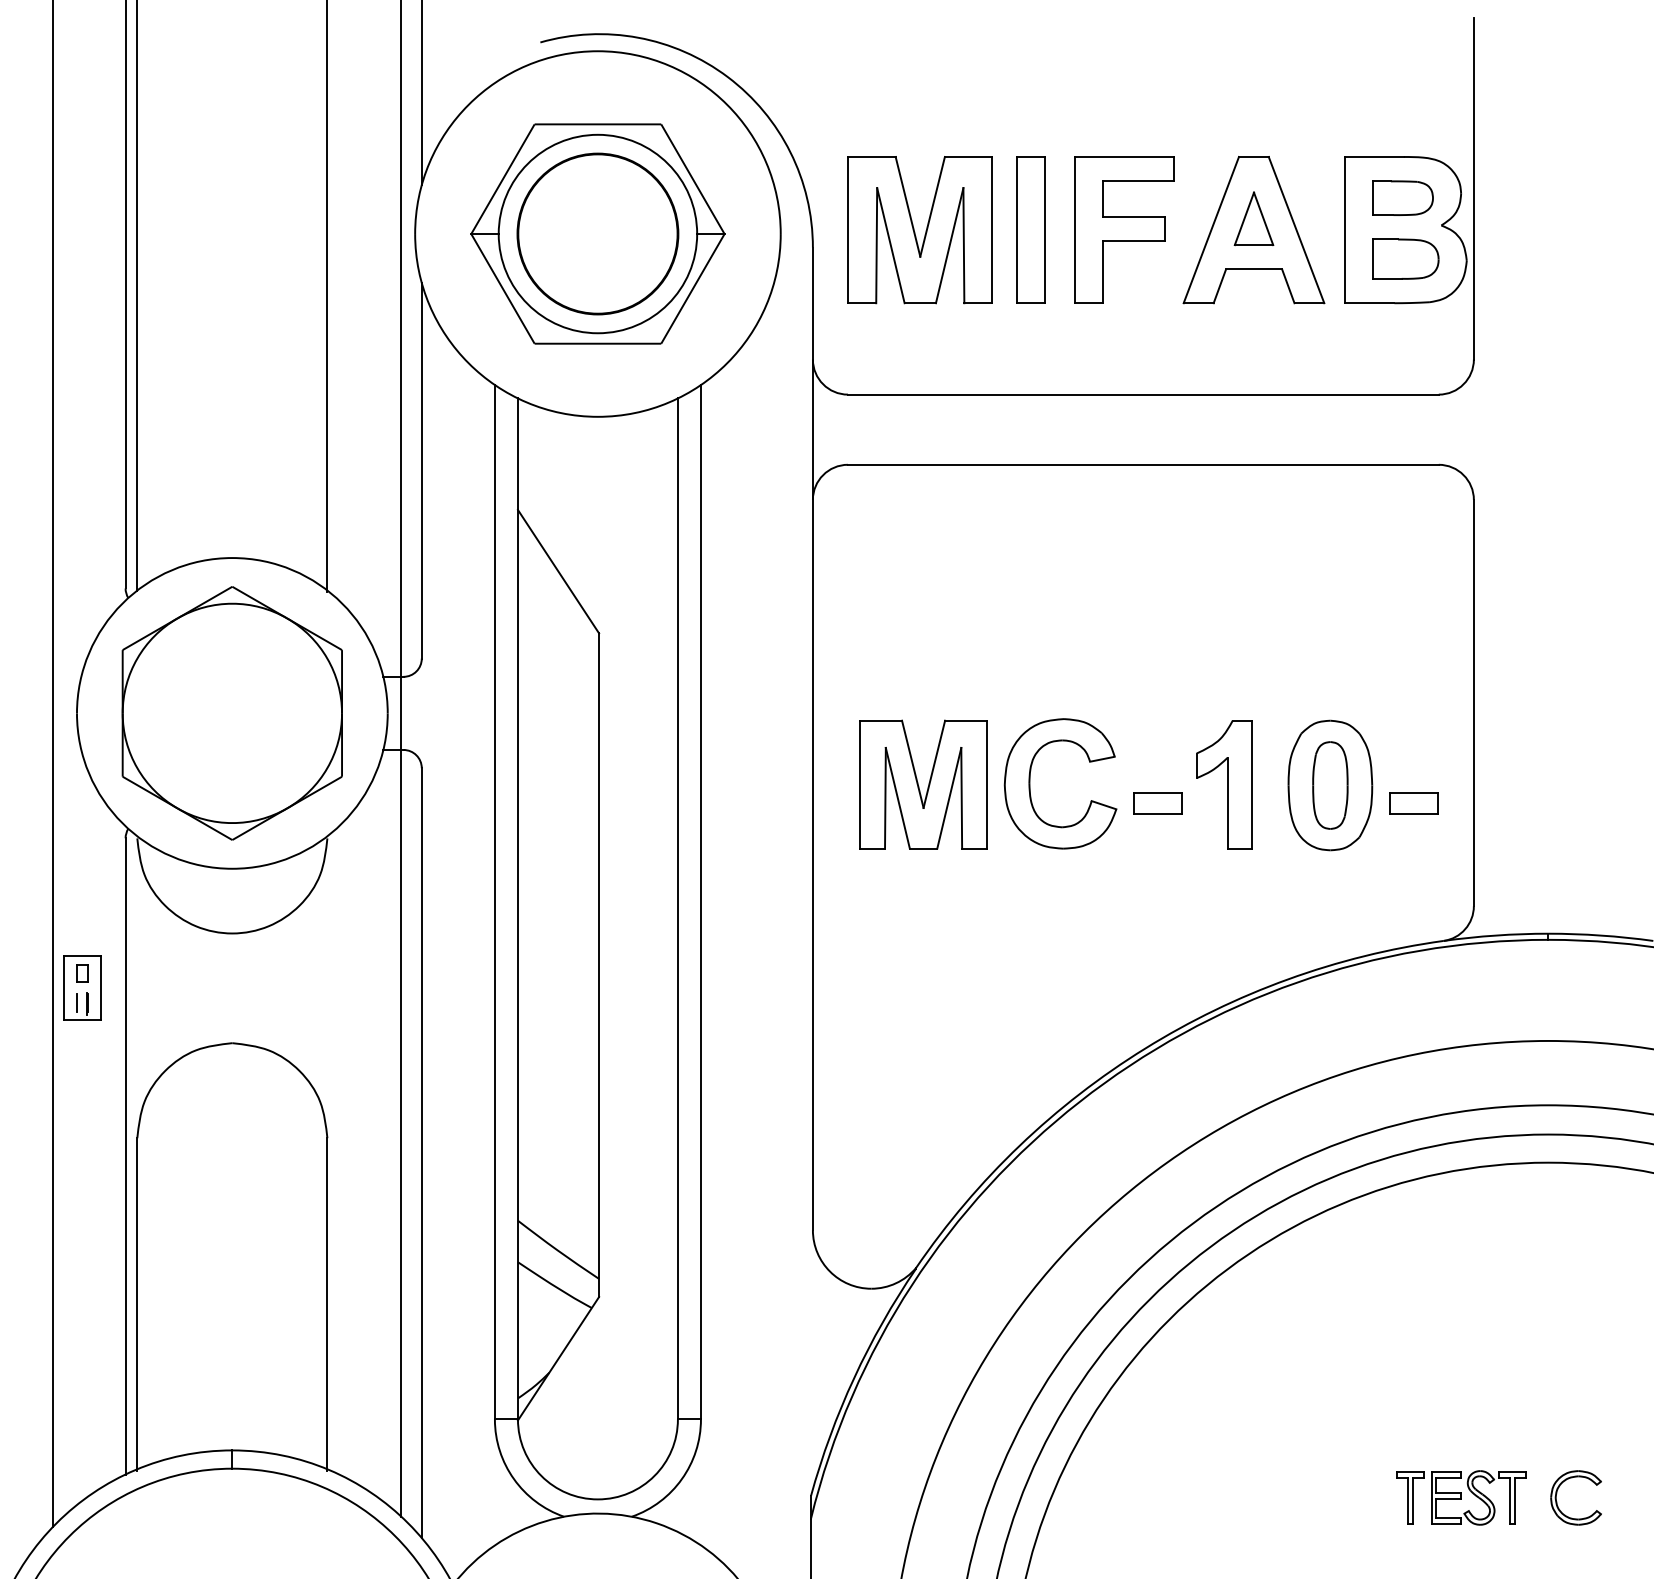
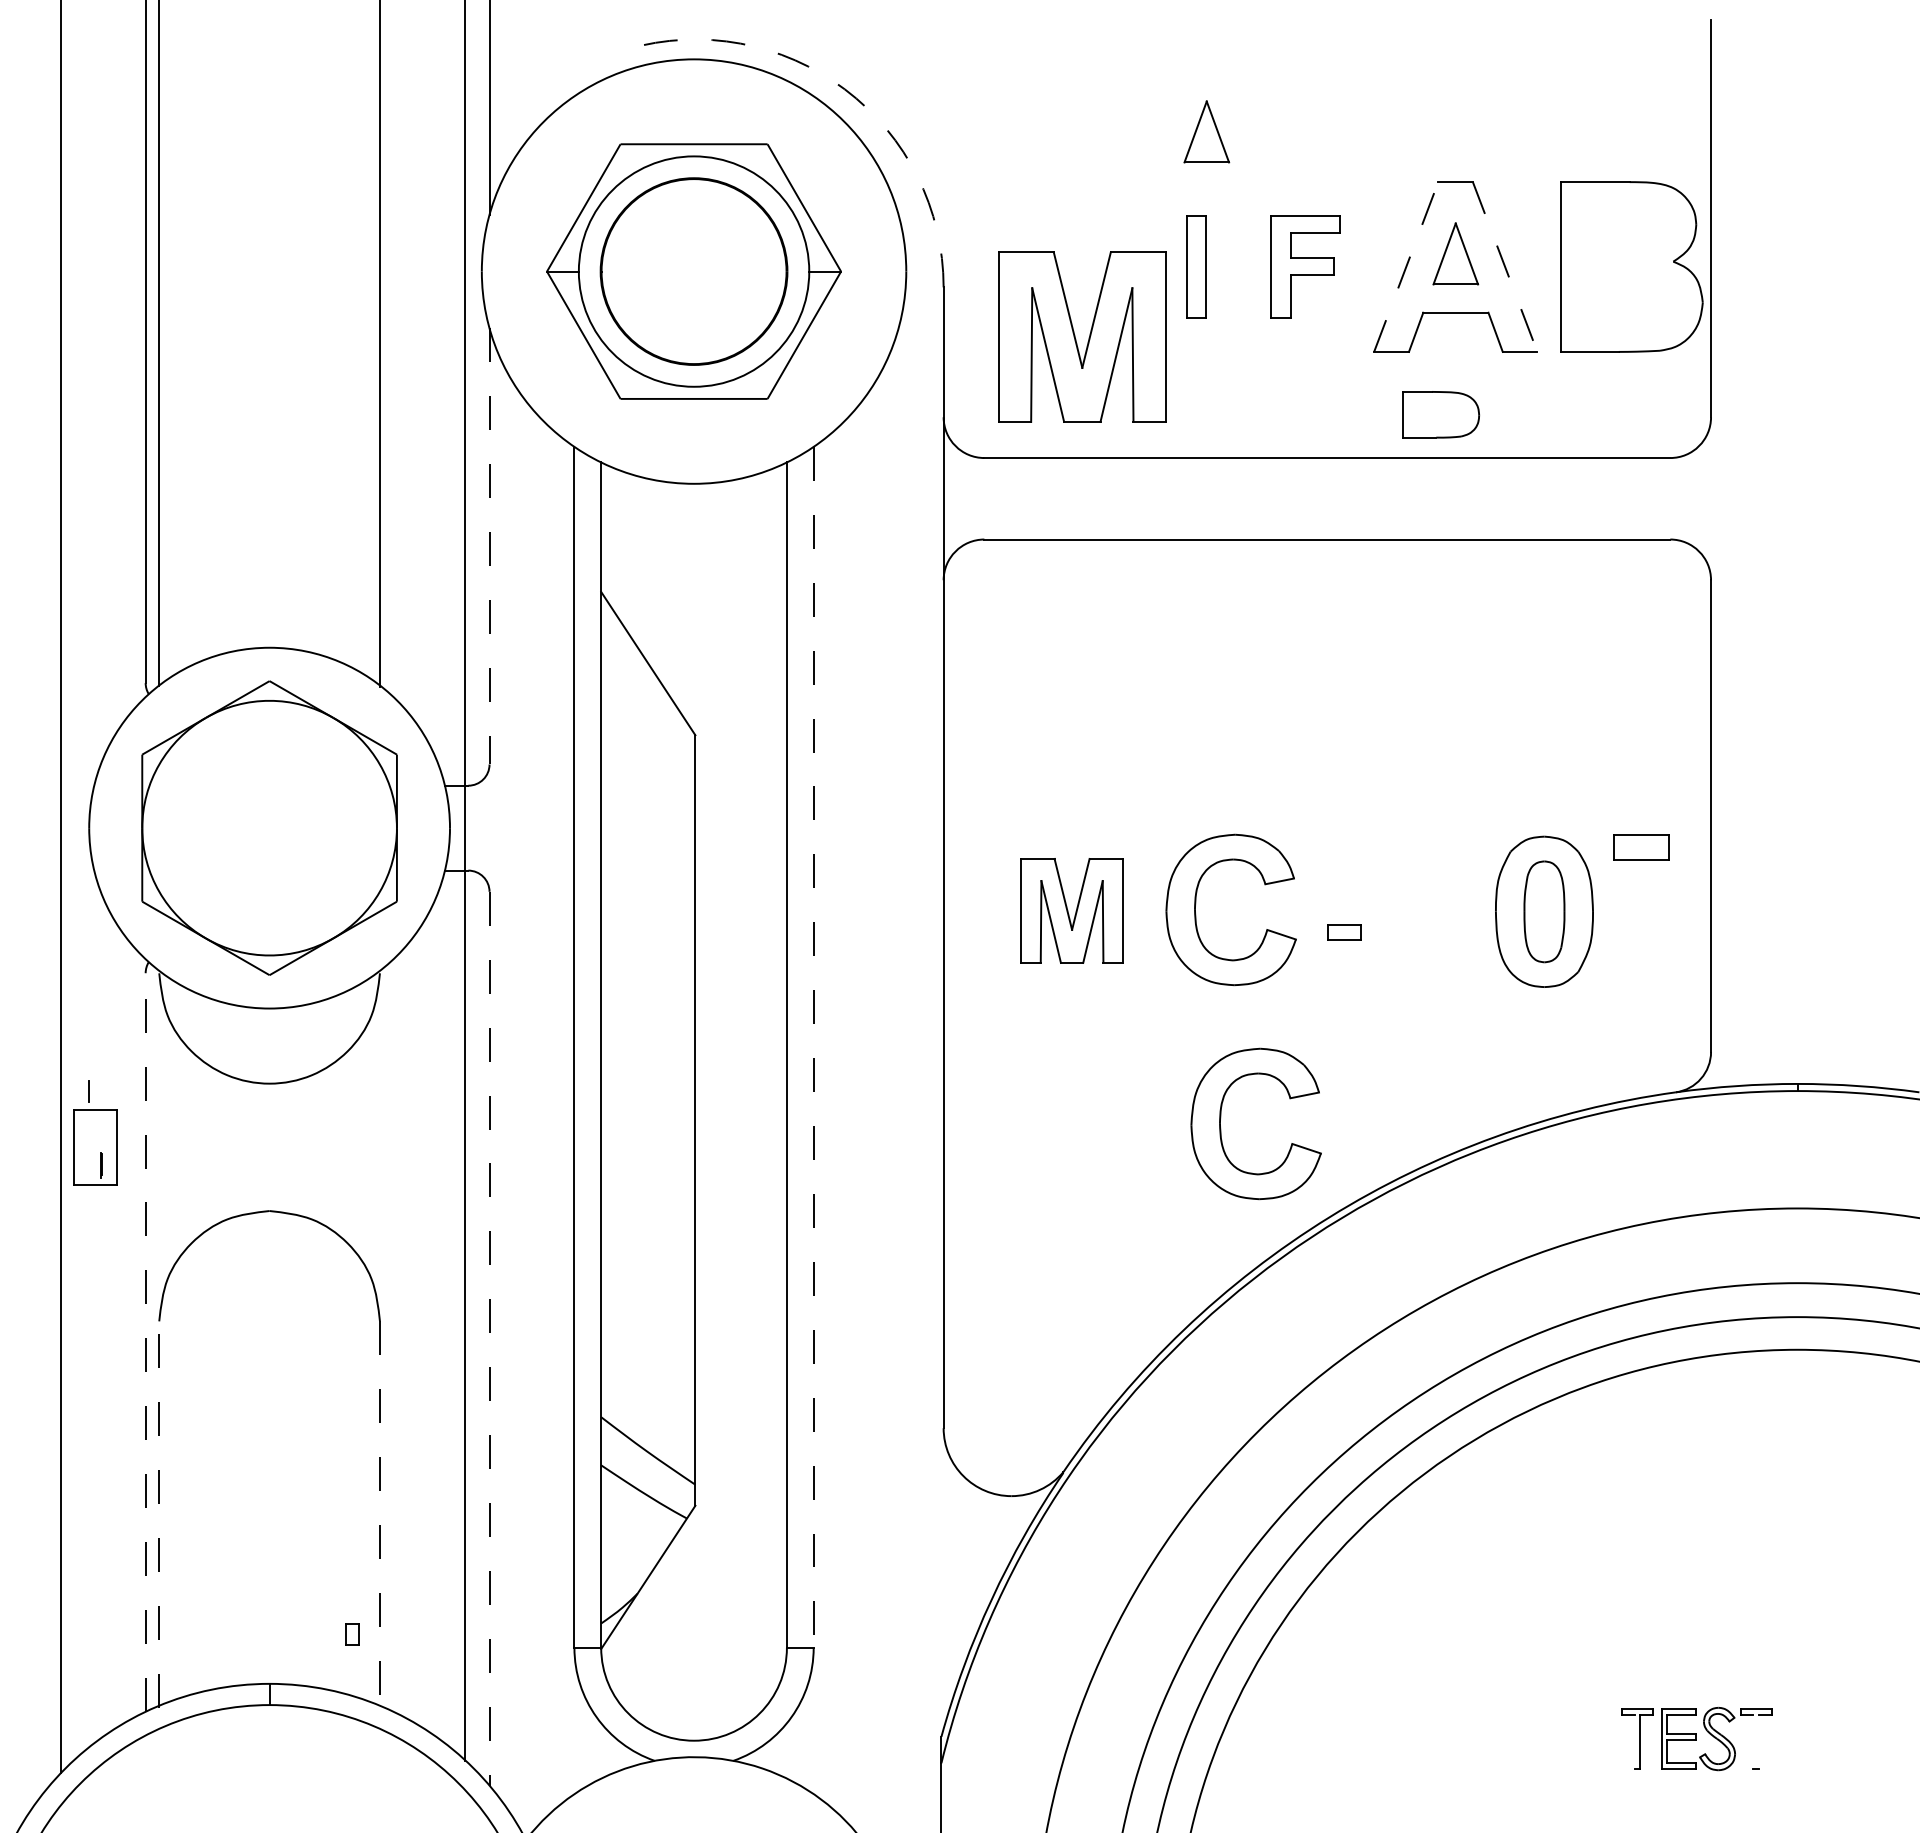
arc: (727, 77) -> (844, 89), solid -> dashed
part: (1039, 113) -> (1206, 131), added
part: (1402, 197) -> (1628, 229), removed
part: (1030, 229) -> (1196, 266), size x0.6
part: (1124, 229) -> (1305, 266), size x0.6
part: (925, 230) -> (1088, 337), moved
line: (1211, 230) -> (1406, 267), solid -> dashed
line: (1296, 230) -> (1505, 267), solid -> dashed
part: (1405, 258) -> (1440, 414), moved
line: (421, 470) -> (489, 546), solid -> dashed
part: (923, 784) -> (1071, 910), size x0.7
part: (1224, 784) -> (1421, 910), removed
part: (1158, 803) -> (1344, 932), size x0.6
part: (1413, 803) -> (1641, 847), moved
line: (700, 902) -> (813, 1047), solid -> dashed
part: (1052, 963) -> (1221, 1118), added
part: (82, 973) -> (352, 1634), moved
line: (76, 1003) -> (88, 1091), moved
line: (421, 1152) -> (489, 1338), solid -> dashed
line: (125, 1156) -> (145, 1342), solid -> dashed
line: (137, 1303) -> (159, 1513), solid -> dashed
line: (327, 1305) -> (379, 1515), solid -> dashed
part: (1556, 1496) -> (1807, 1737), removed
line: (1407, 1500) -> (1634, 1741), removed
line: (1510, 1500) -> (1753, 1741), removed
line: (1514, 1500) -> (1758, 1741), removed

